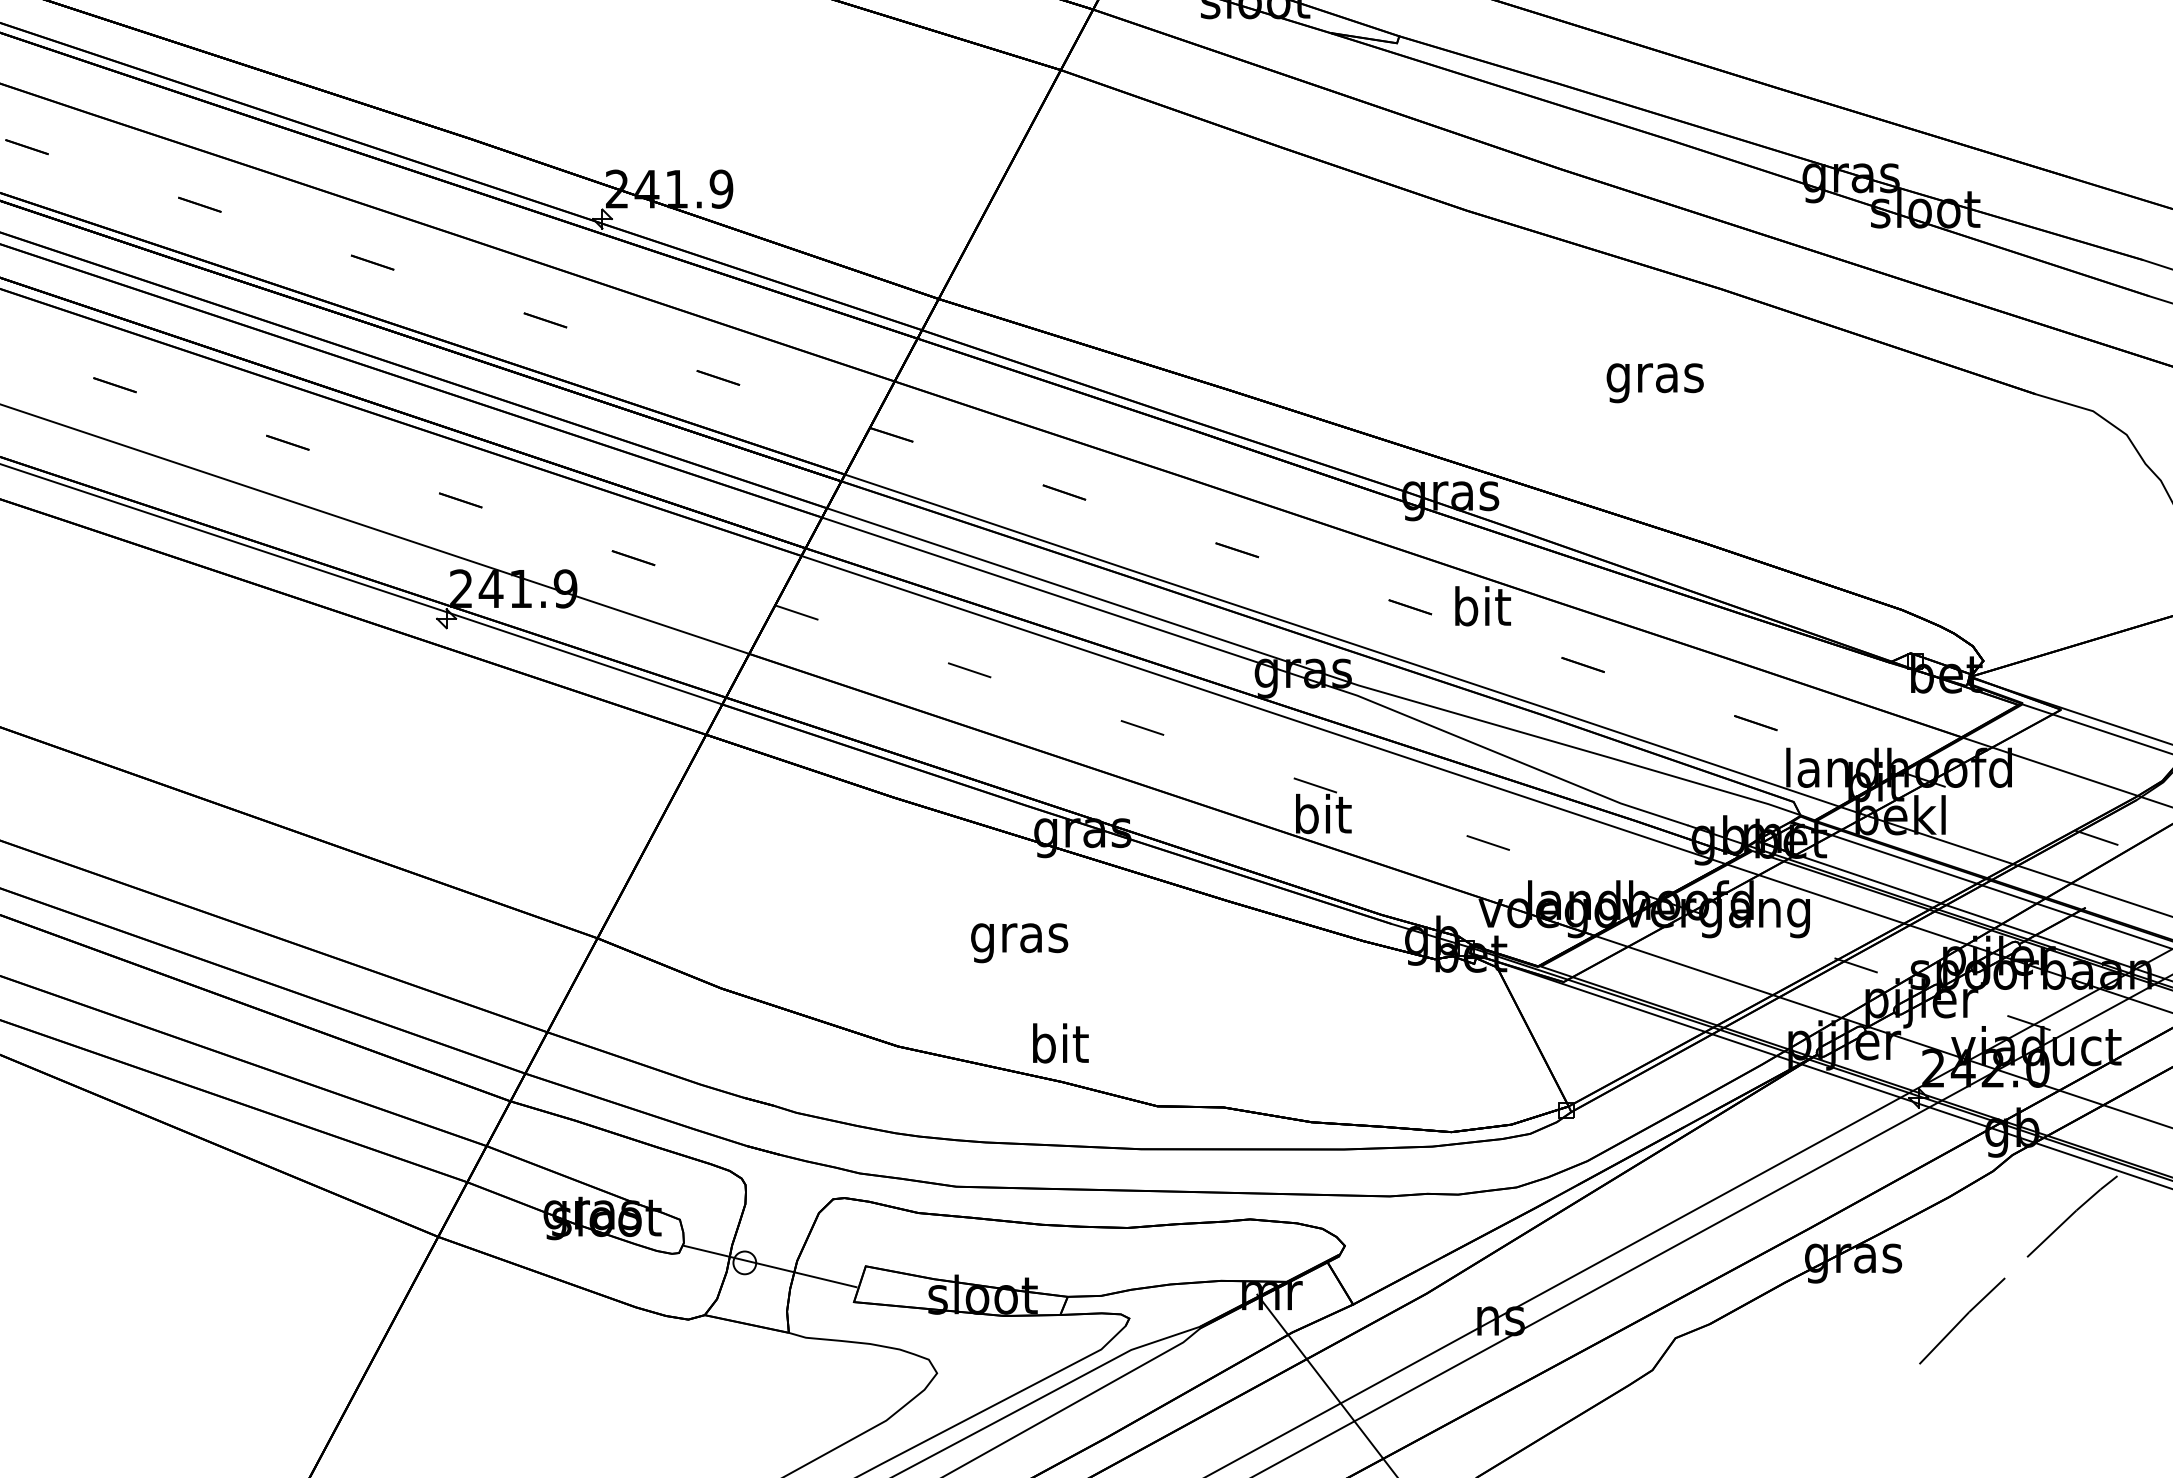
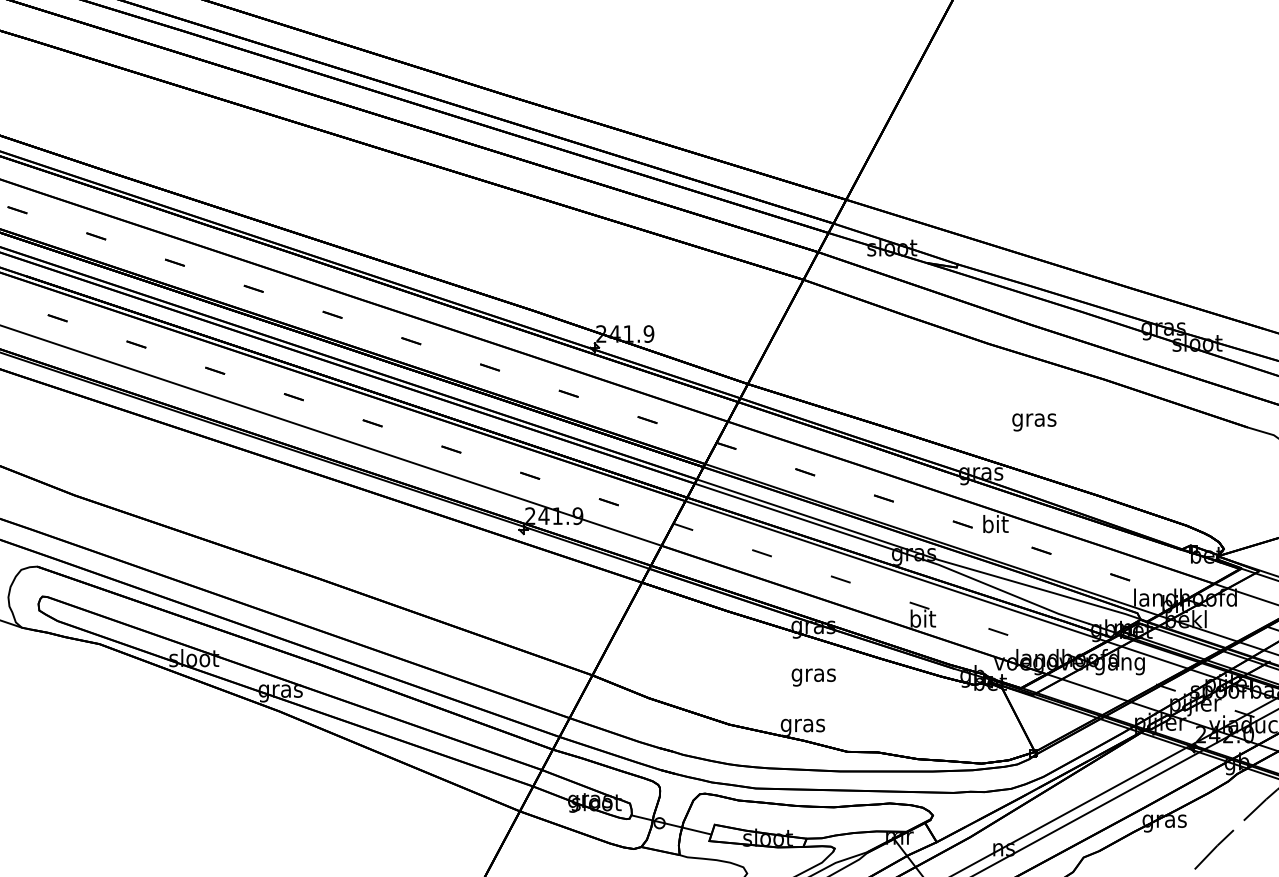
text: (1655, 383) -> (1034, 422), moved
text: (1018, 943) -> (813, 677), moved
text: (1058, 1046) -> (802, 724), bit -> gras

